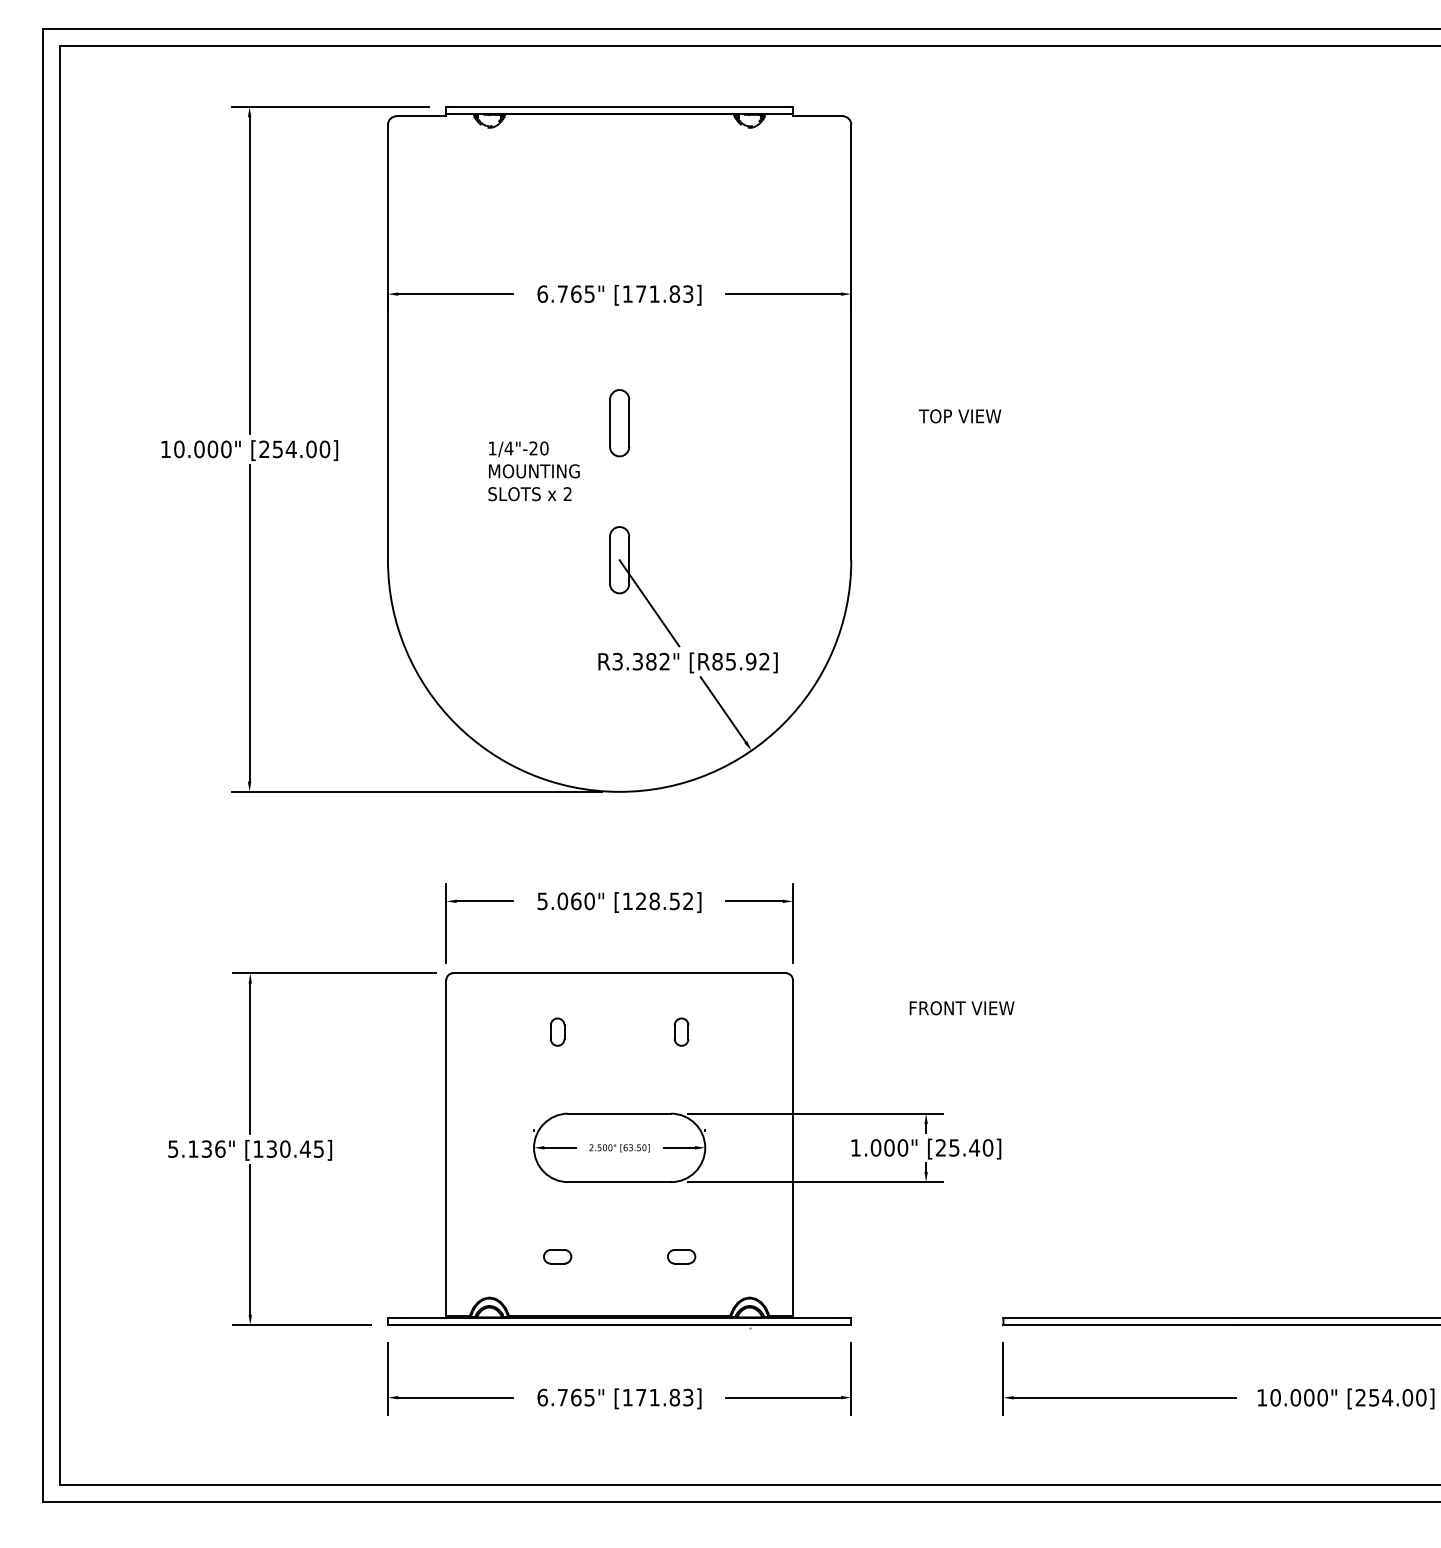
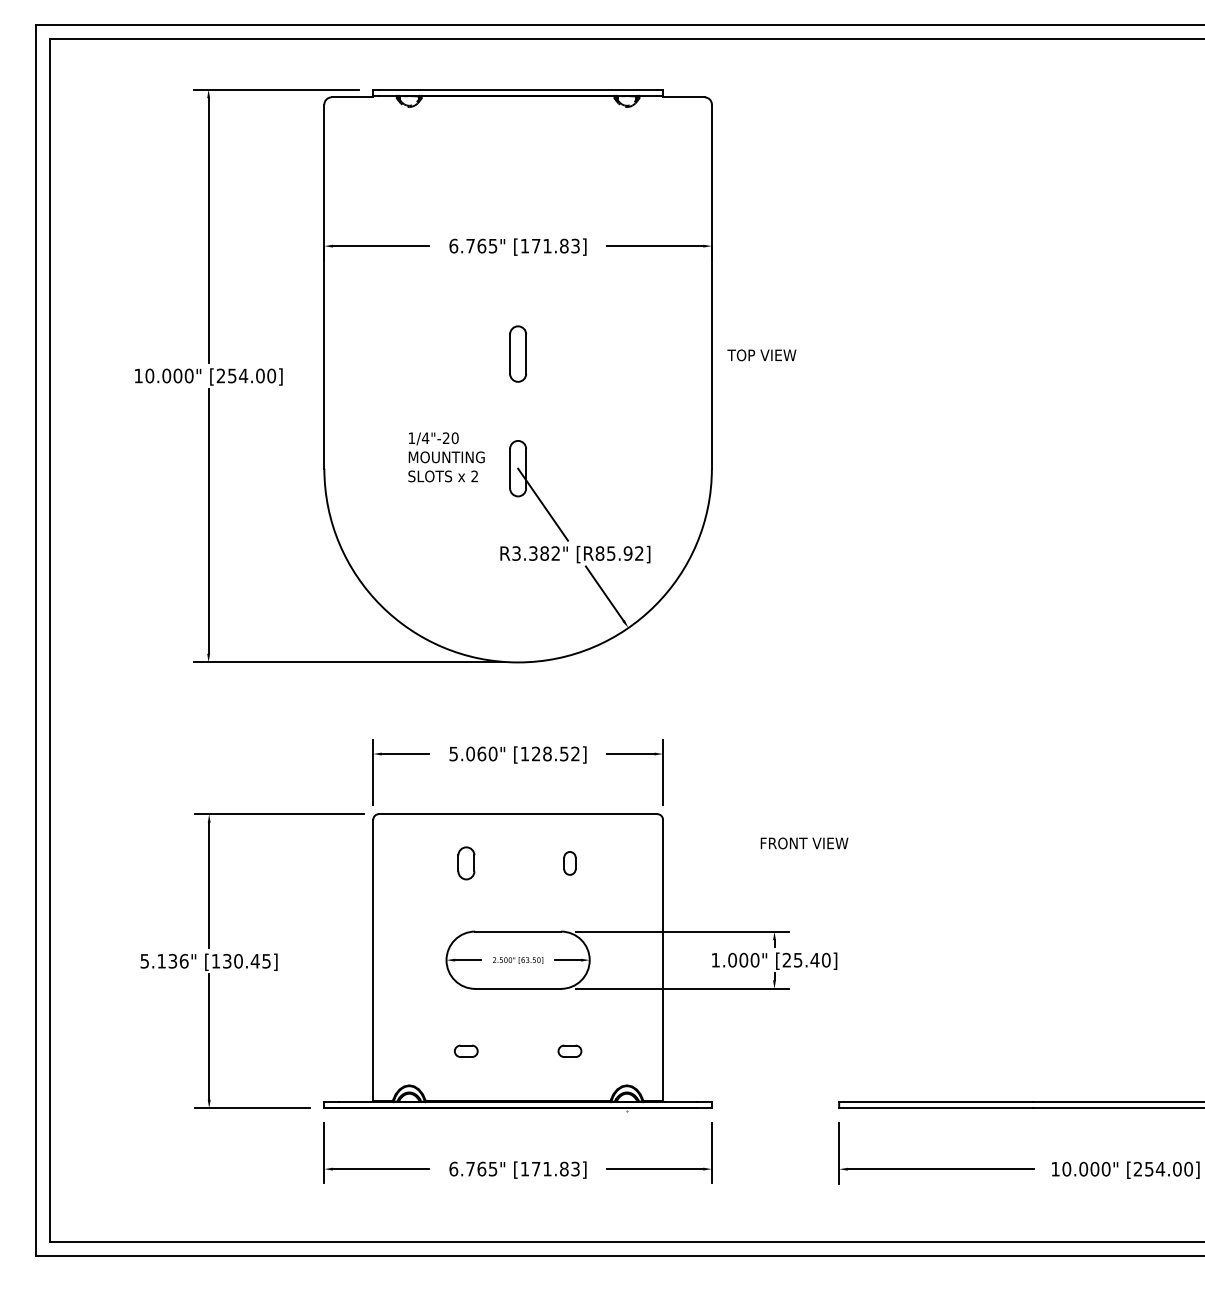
text: (959, 416) -> (761, 355), moved
text: (533, 471) -> (446, 457), moved
part: (556, 1032) -> (465, 863), size x1.4

